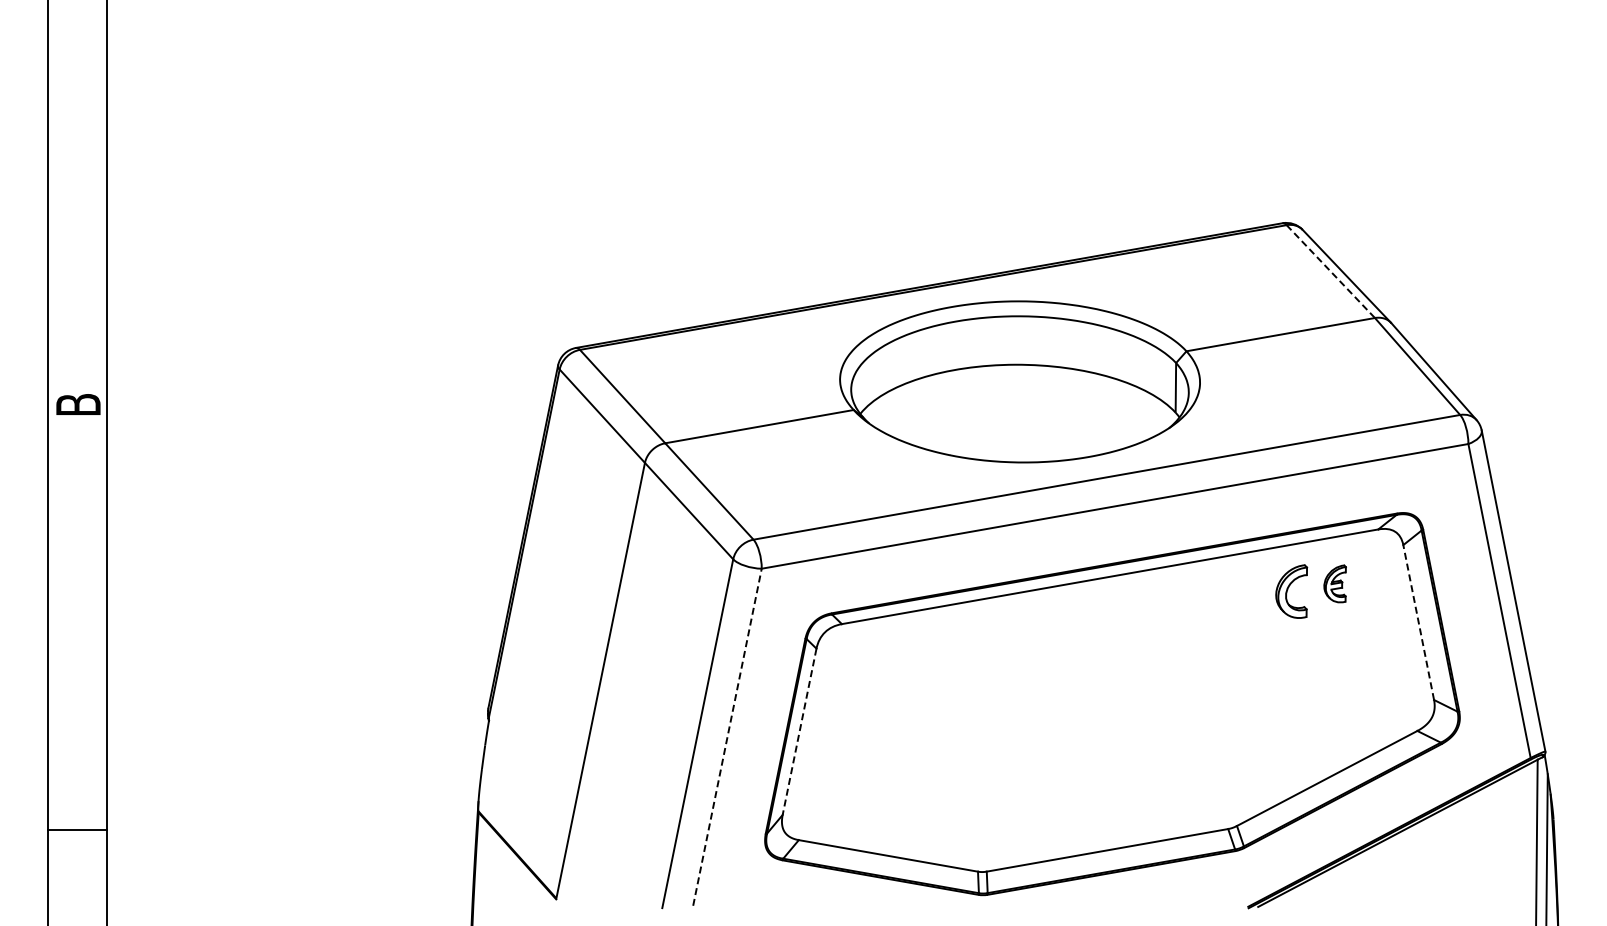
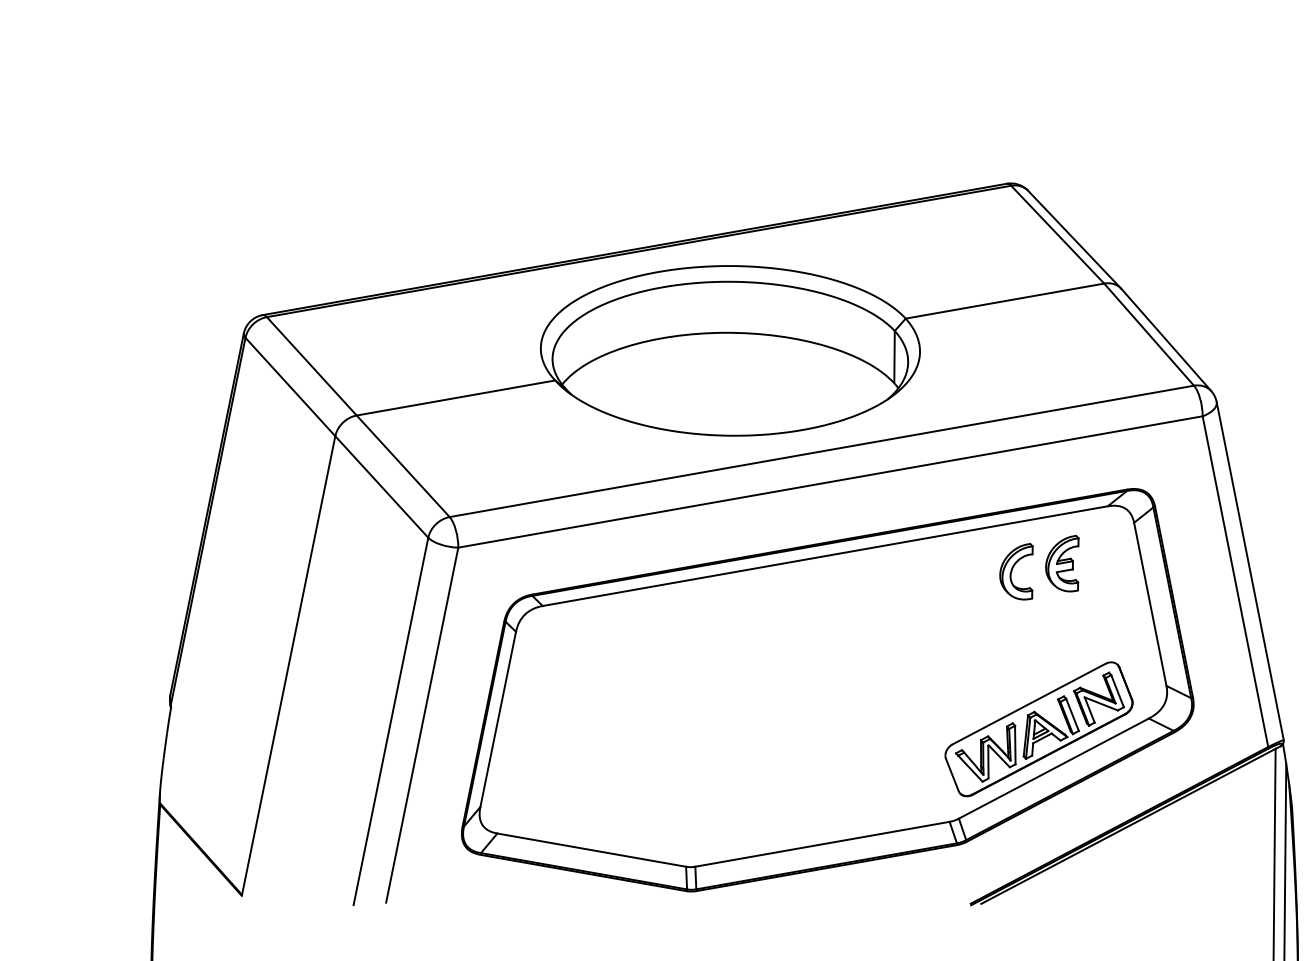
line: (1331, 271) -> (1058, 234), dashed -> solid
part: (1334, 583) -> (1061, 563), size x1.43
line: (1418, 622) -> (1150, 604), dashed -> solid
line: (799, 731) -> (498, 719), dashed -> solid
line: (727, 737) -> (422, 725), dashed -> solid
part: (1312, 740) -> (1038, 728), added

